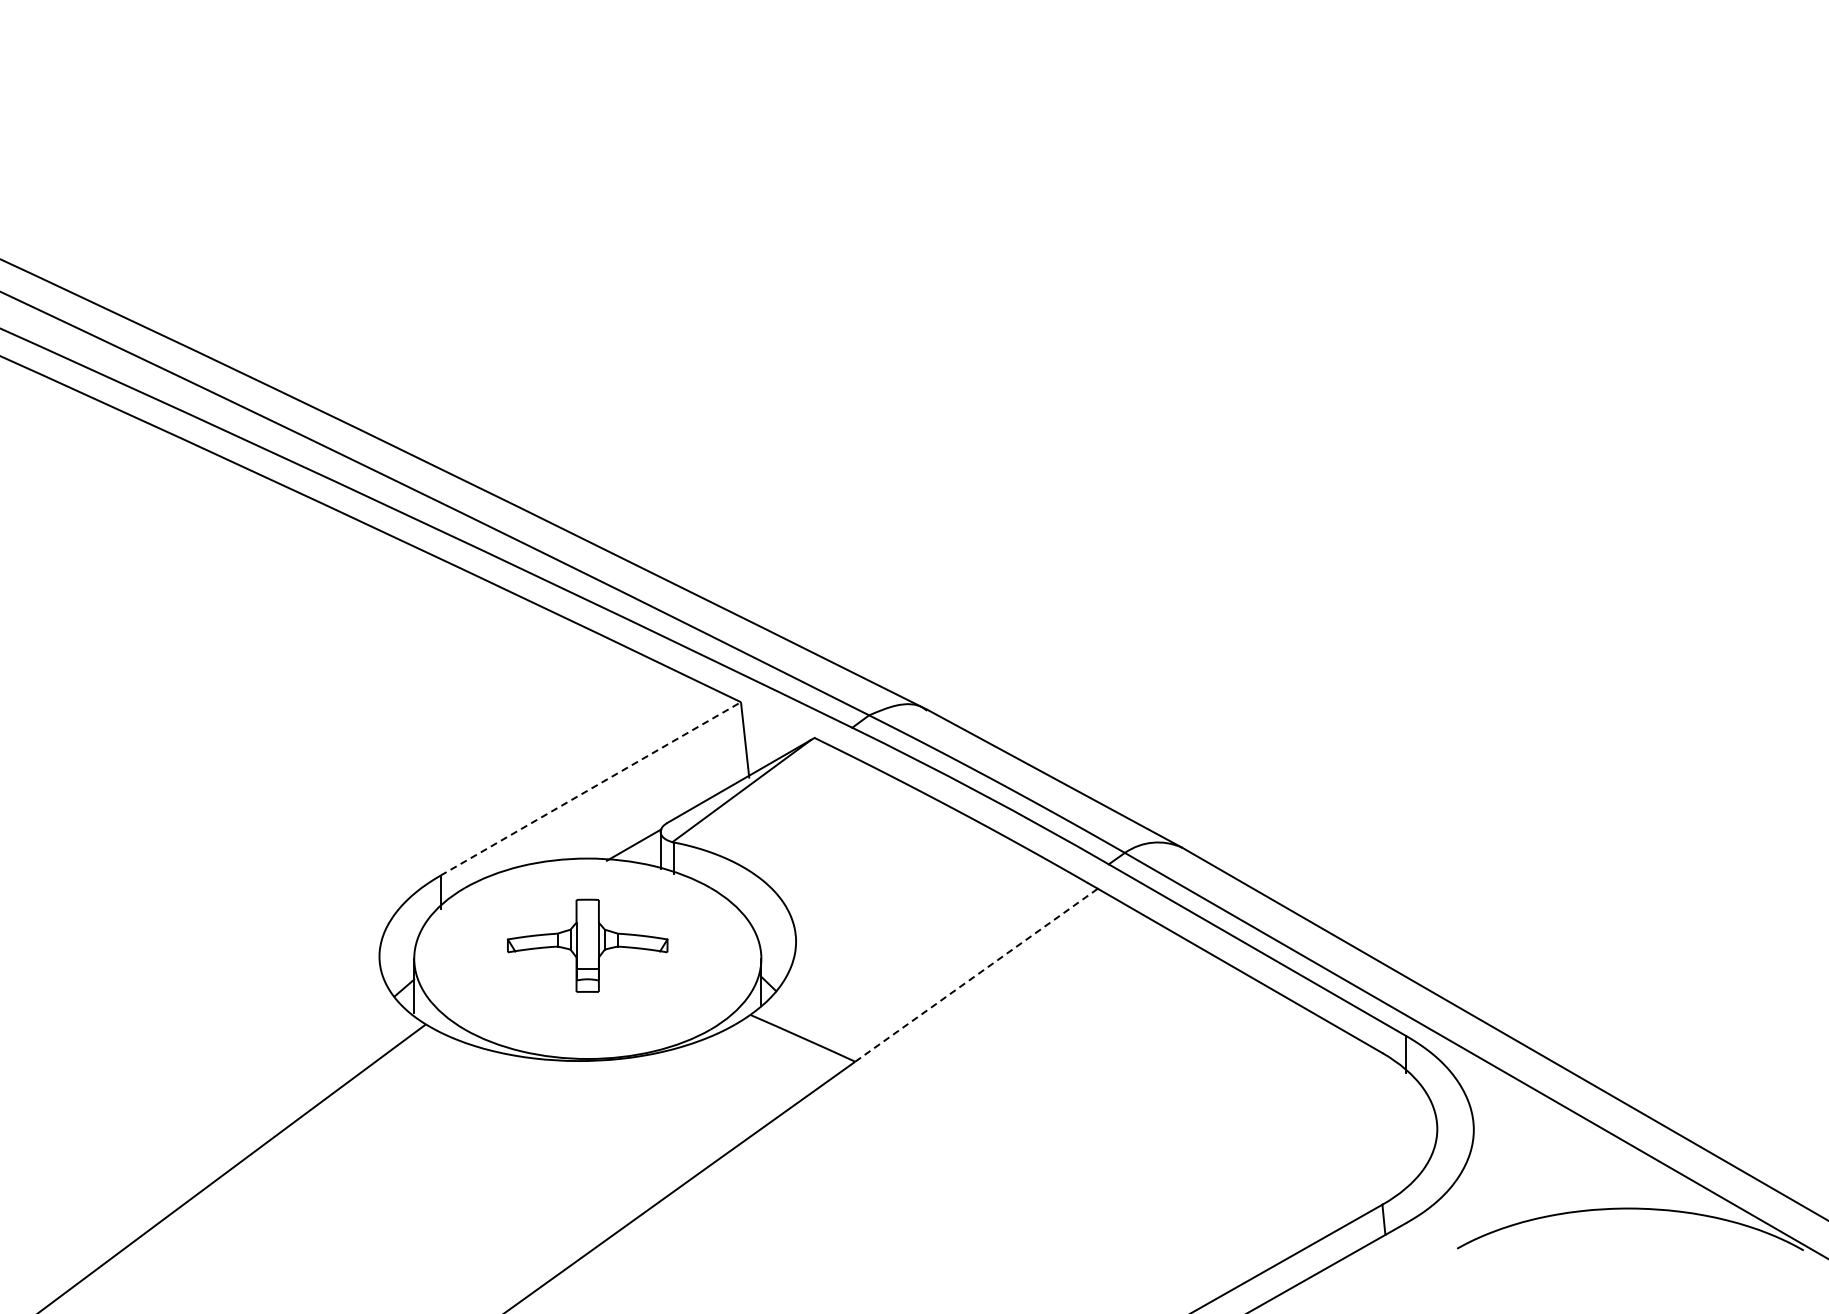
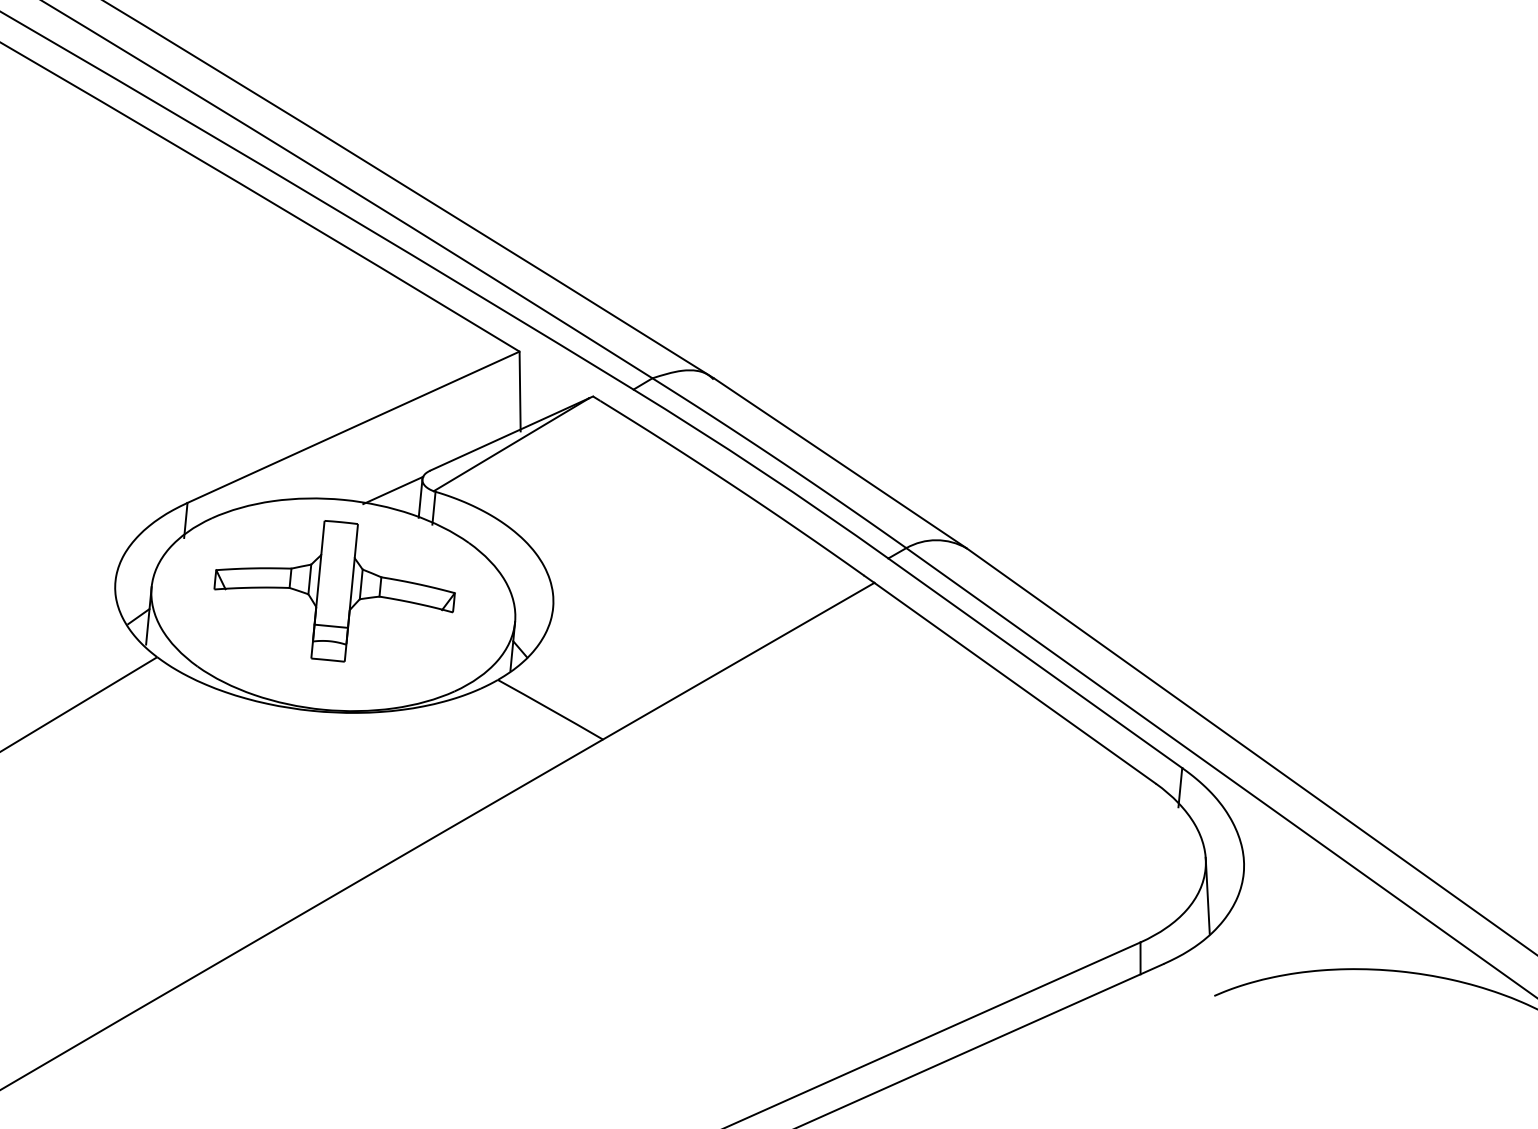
line: (591, 788) -> (354, 426), dashed -> solid
part: (587, 945) -> (334, 590), size x1.43
line: (976, 975) -> (738, 661), dashed -> solid
line: (1441, 1154) -> (1207, 895), added

